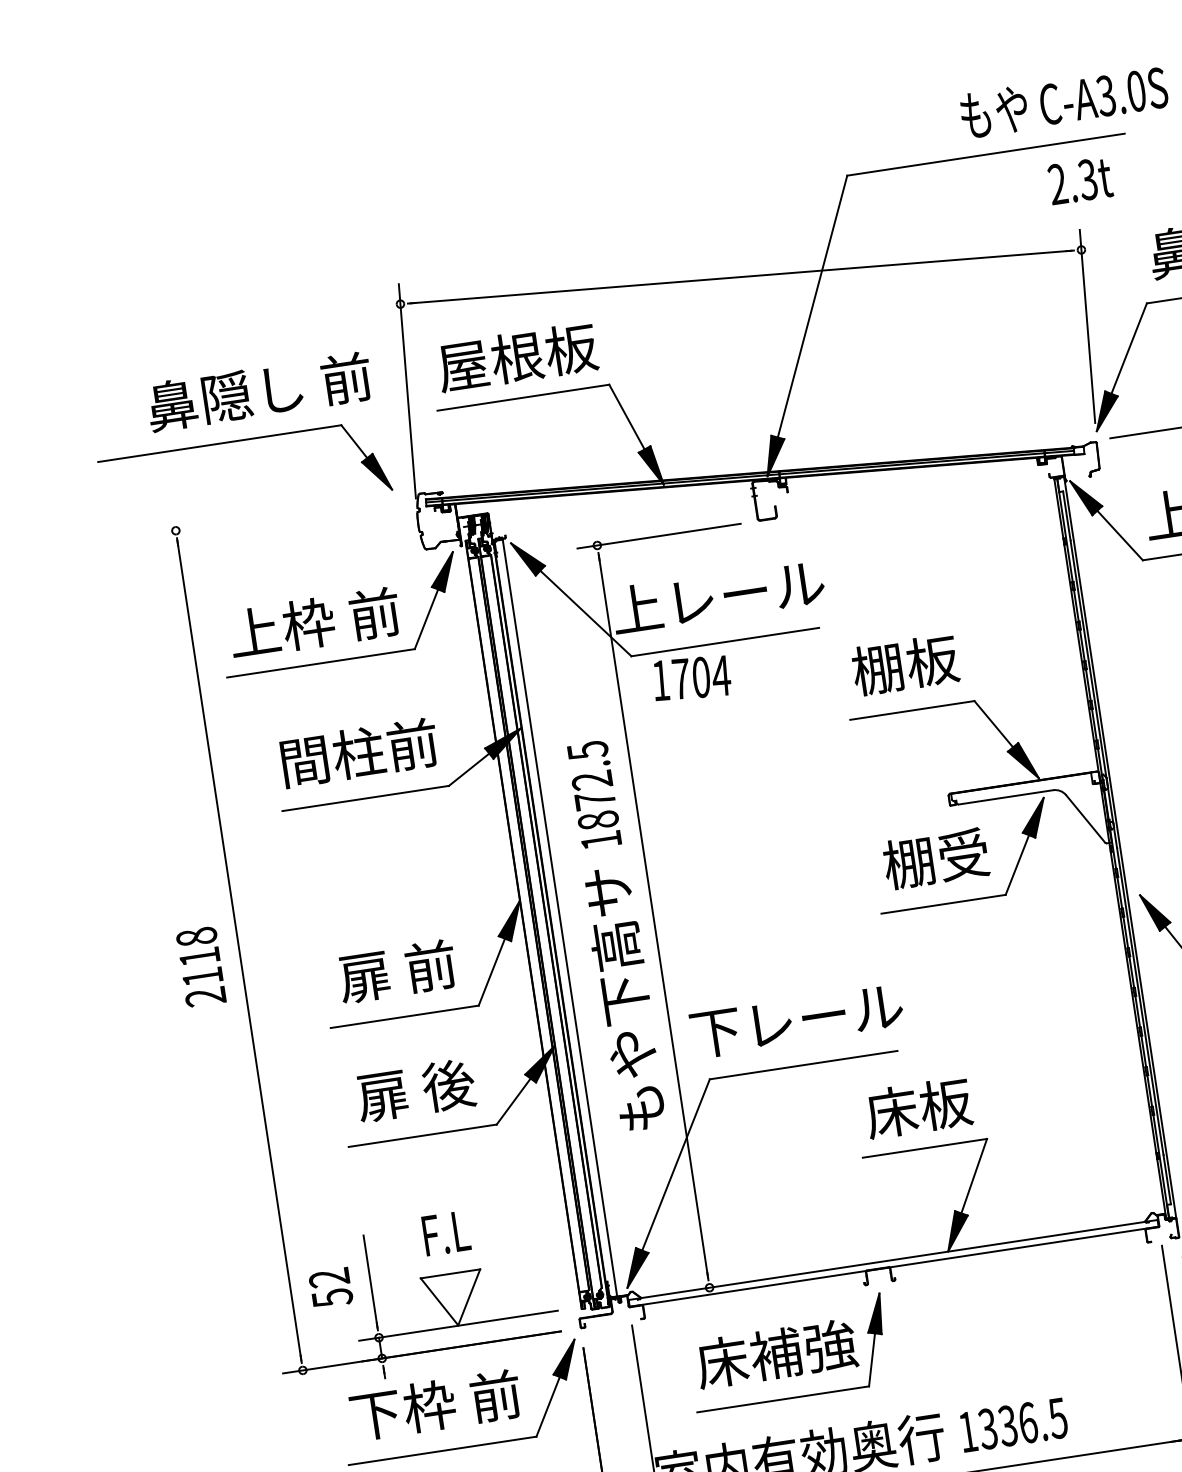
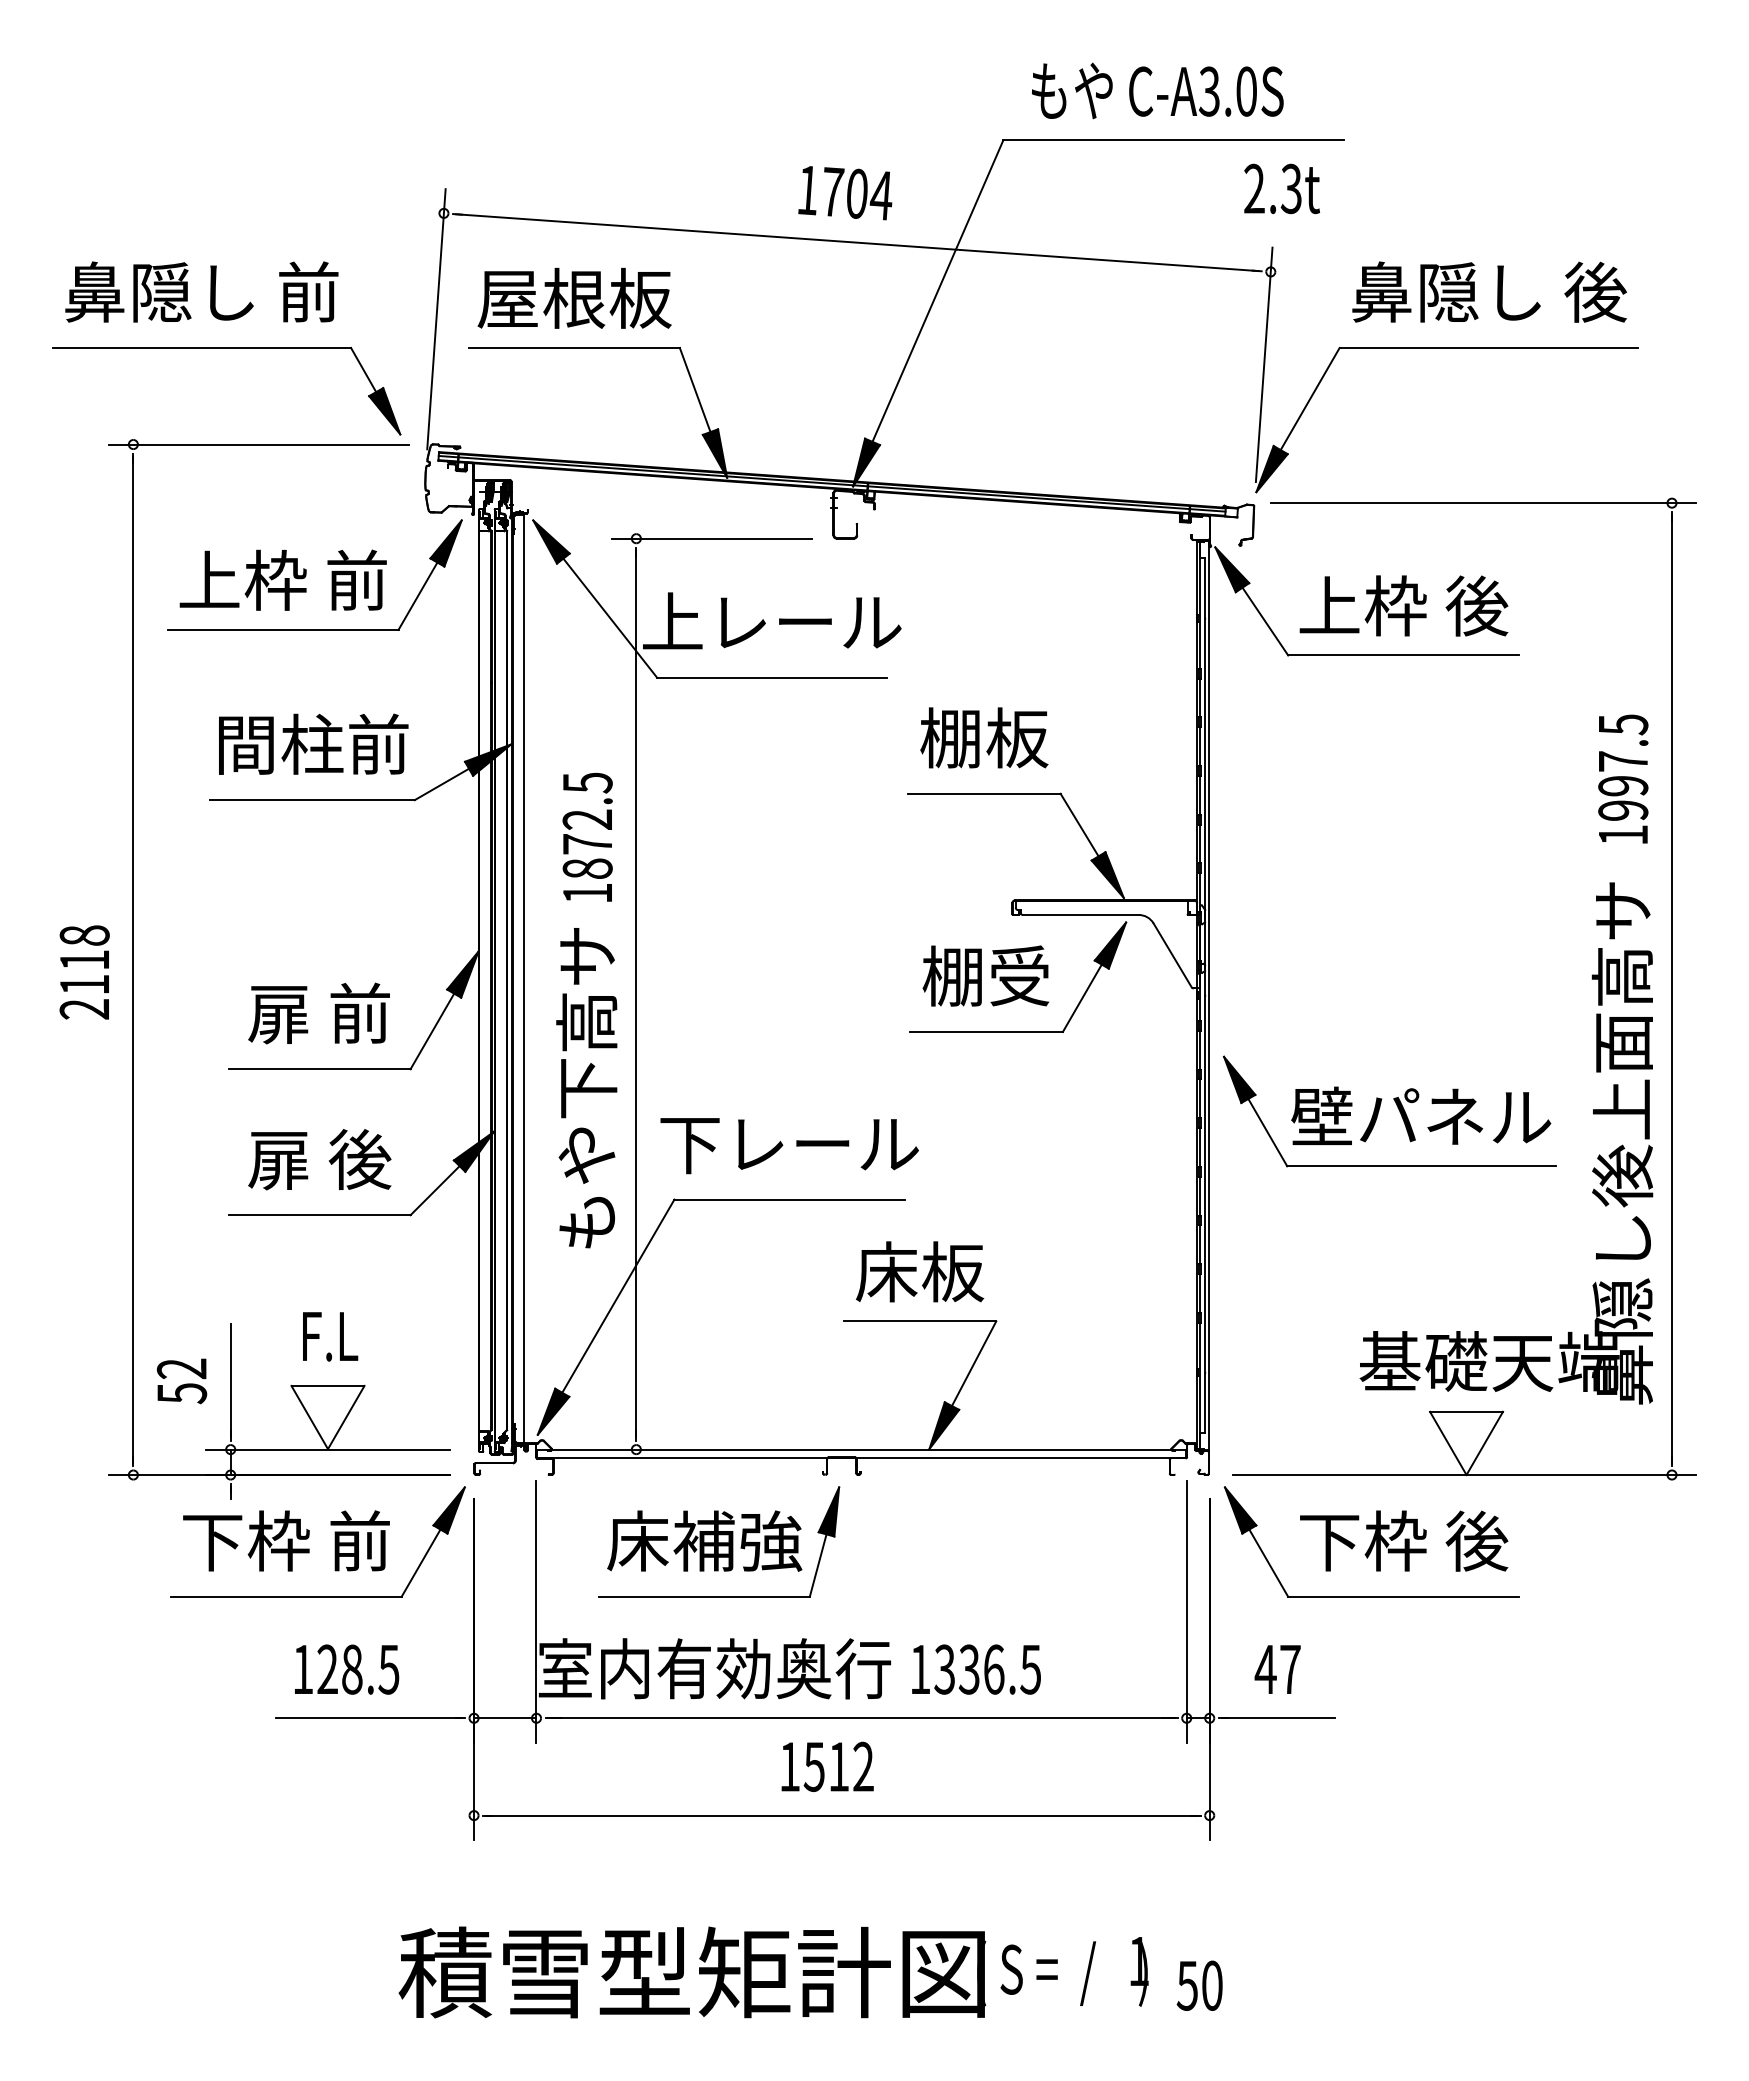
text: (1063, 101) -> (1157, 90), moved
text: (259, 391) -> (201, 291), moved
line: (277, 515) -> (258, 444), added
text: (691, 678) -> (845, 193), moved

